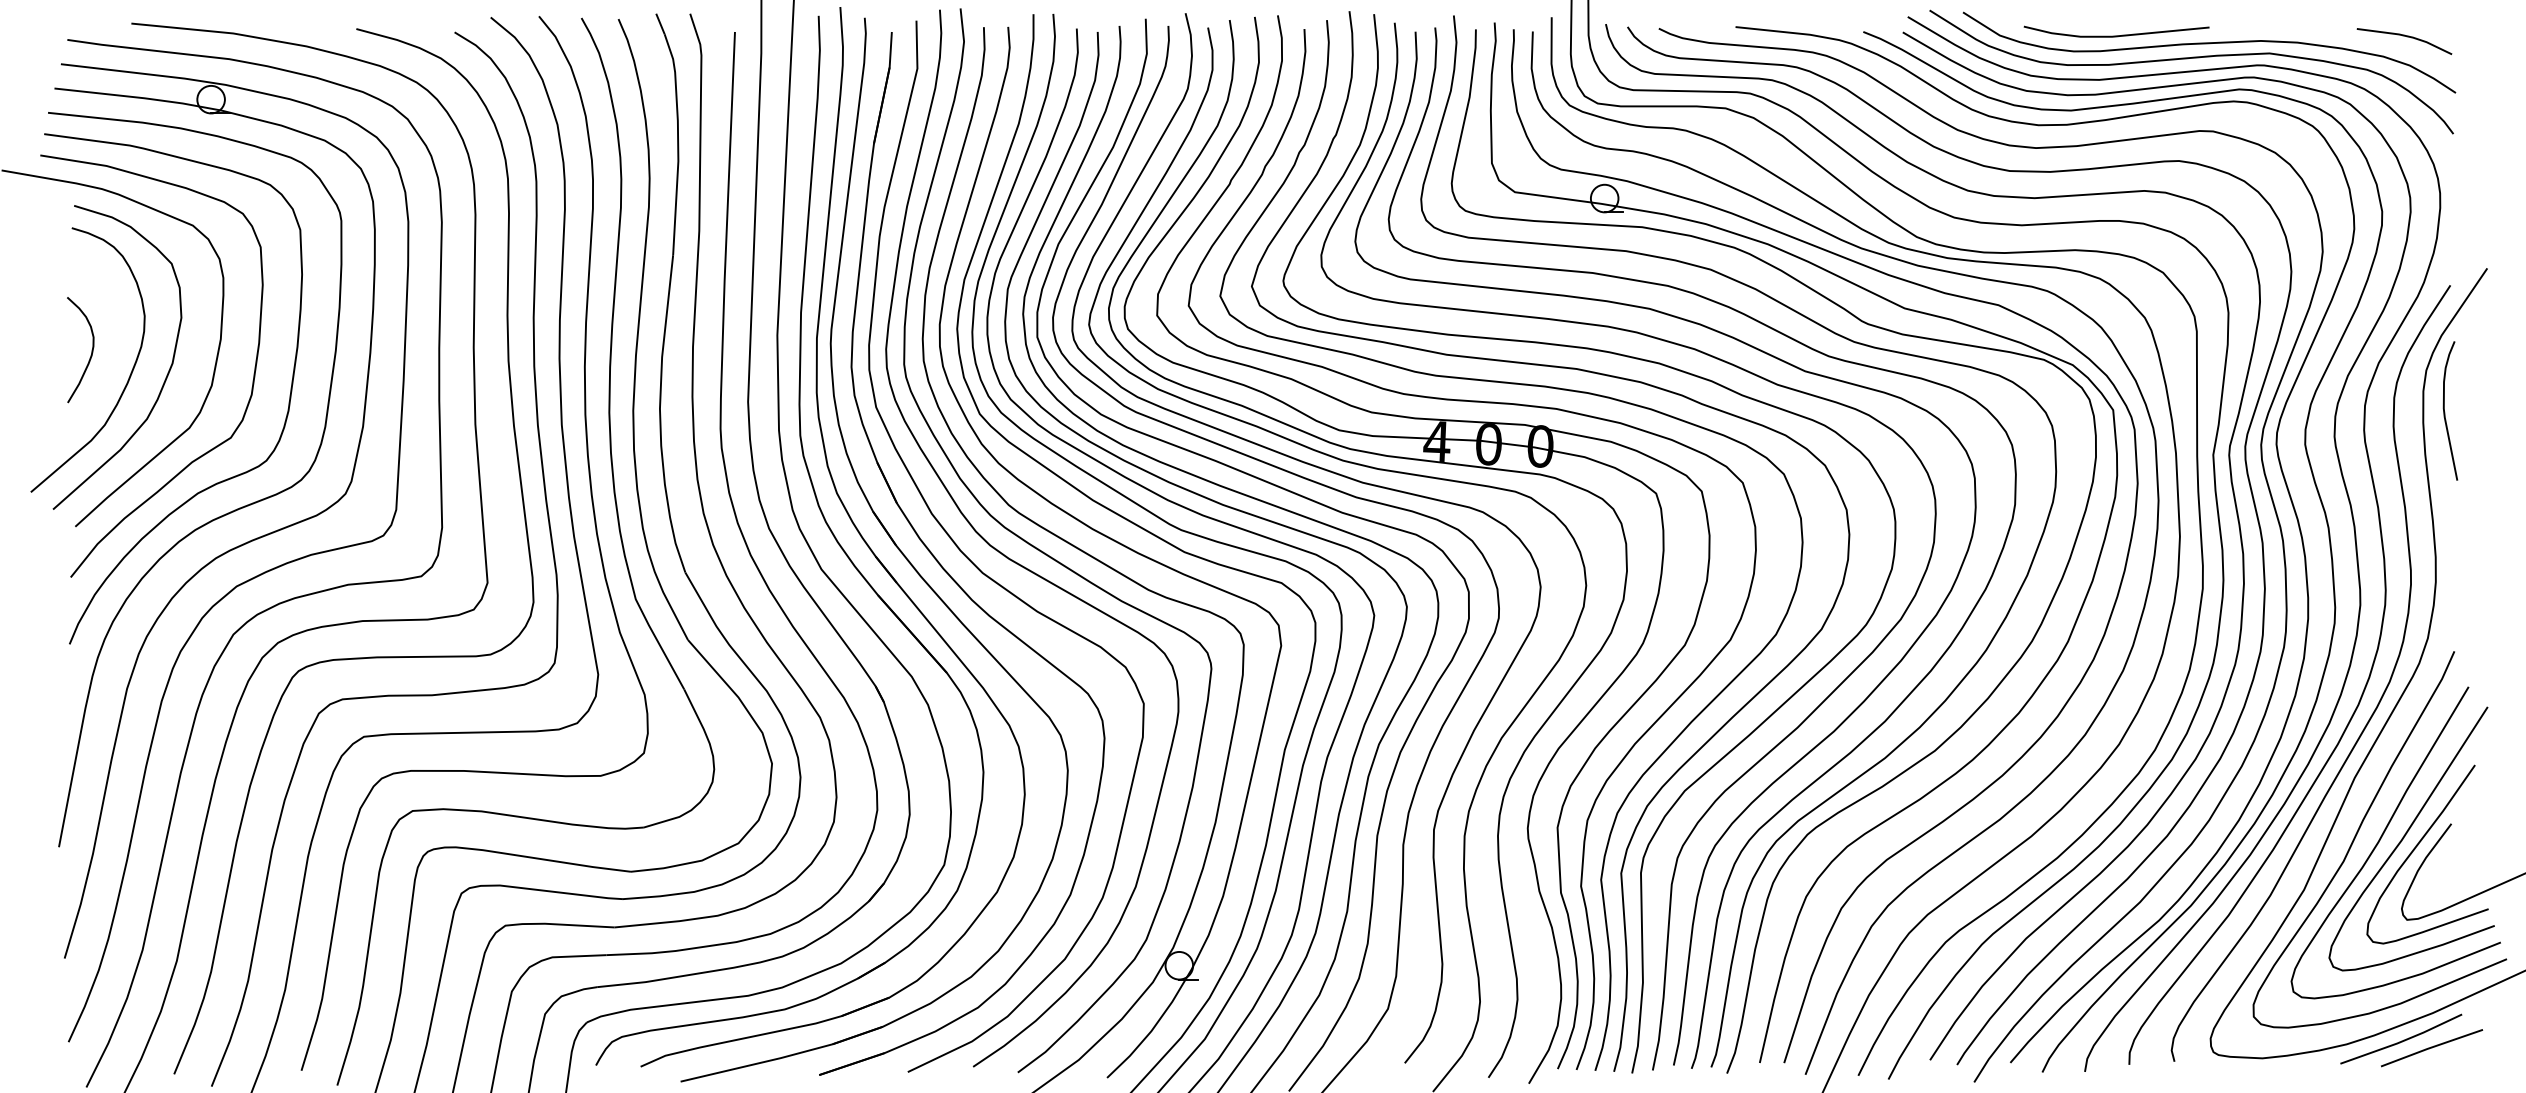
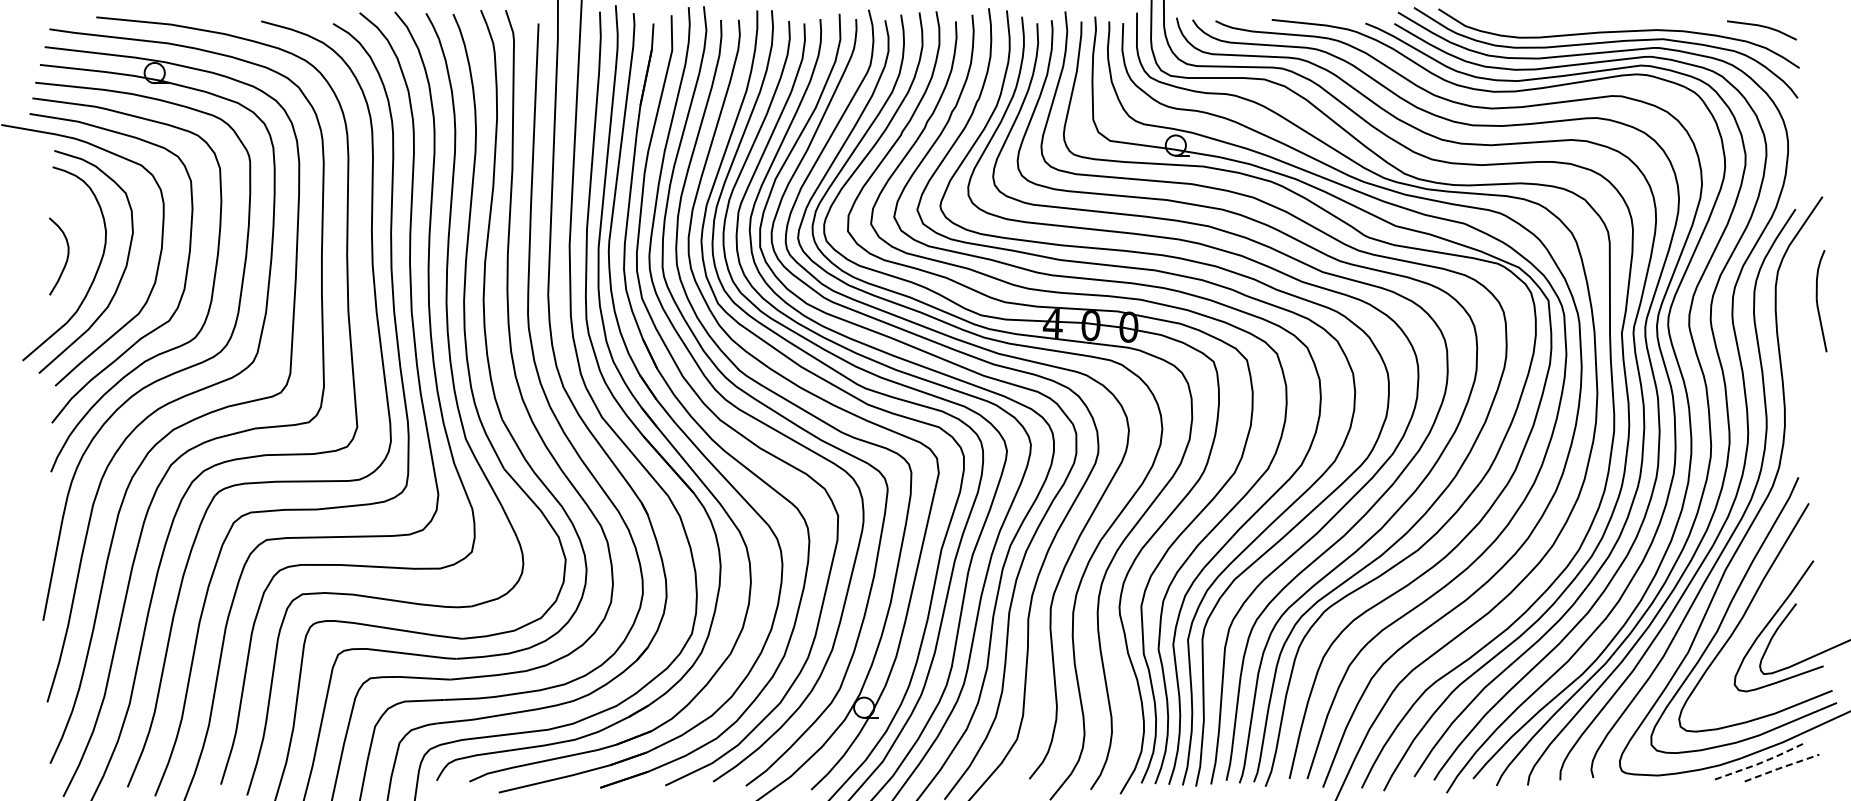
line: (2117, 34) -> (1551, 25), removed
curve: (2446, 414) -> (1818, 303), moved
curve: (2406, 835) -> (1763, 612), removed
line: (2402, 1041) -> (1760, 763), solid -> dashed
line: (2431, 1047) -> (1781, 767), solid -> dashed

